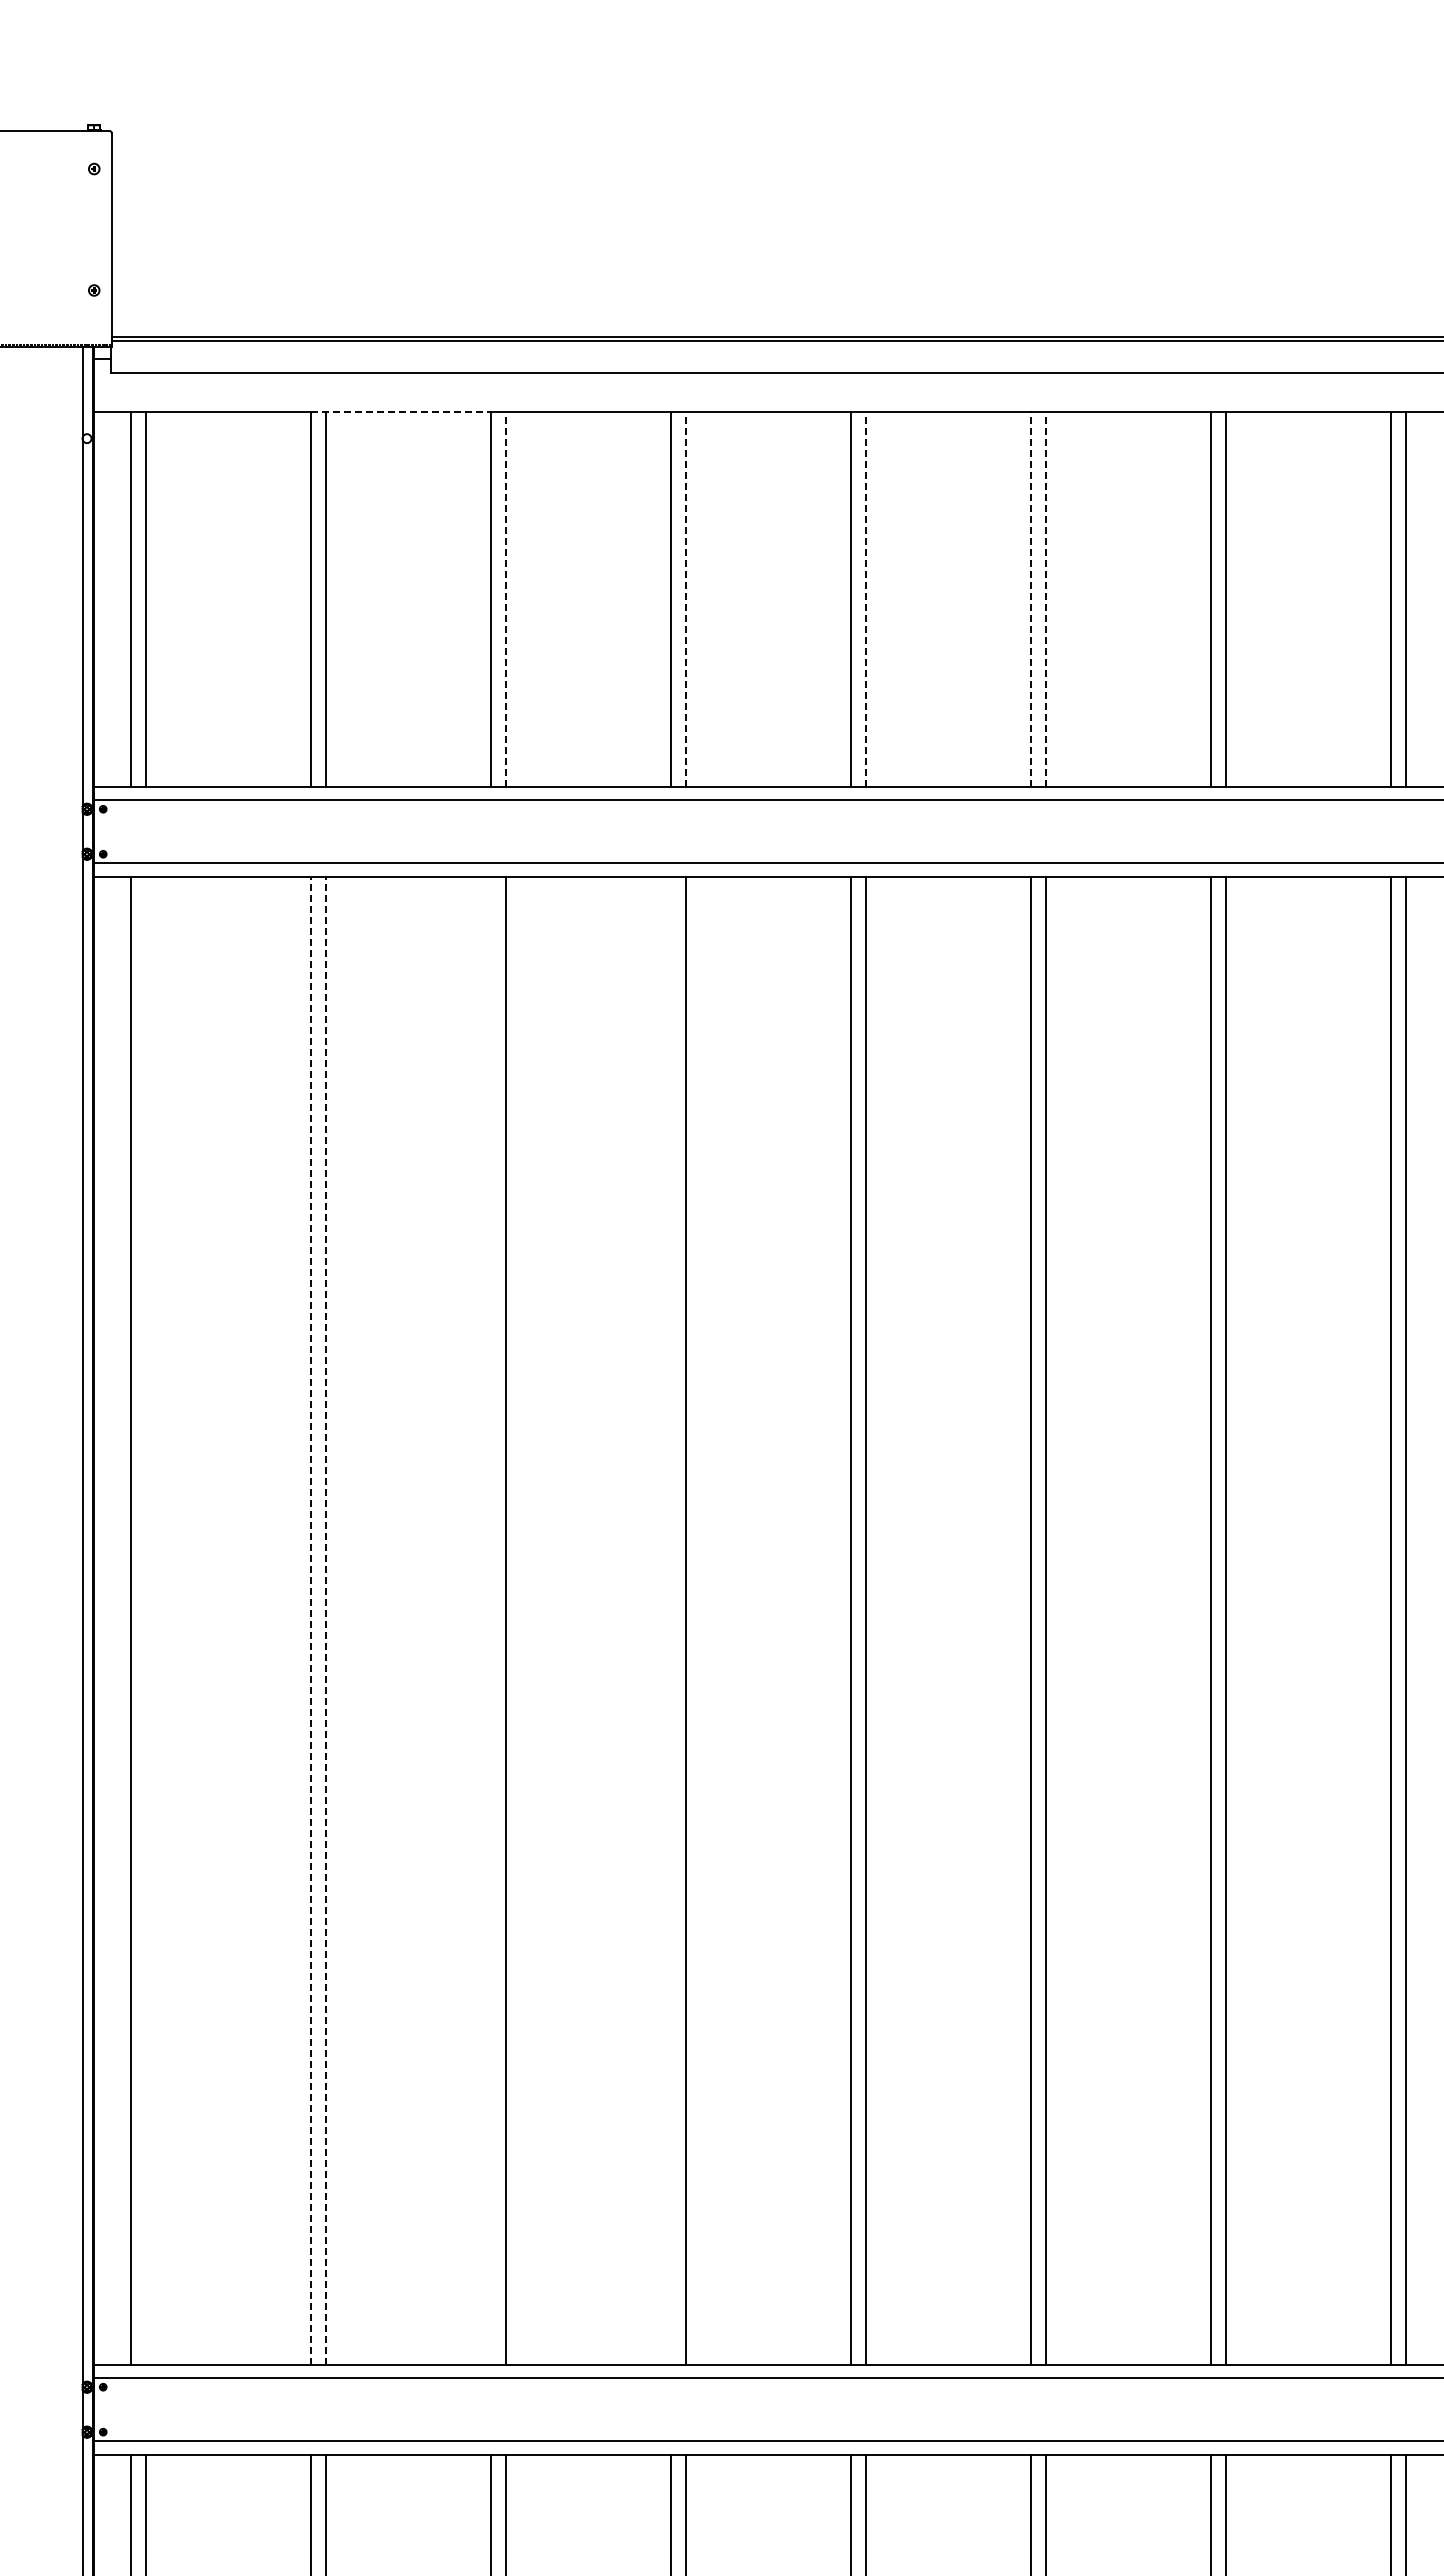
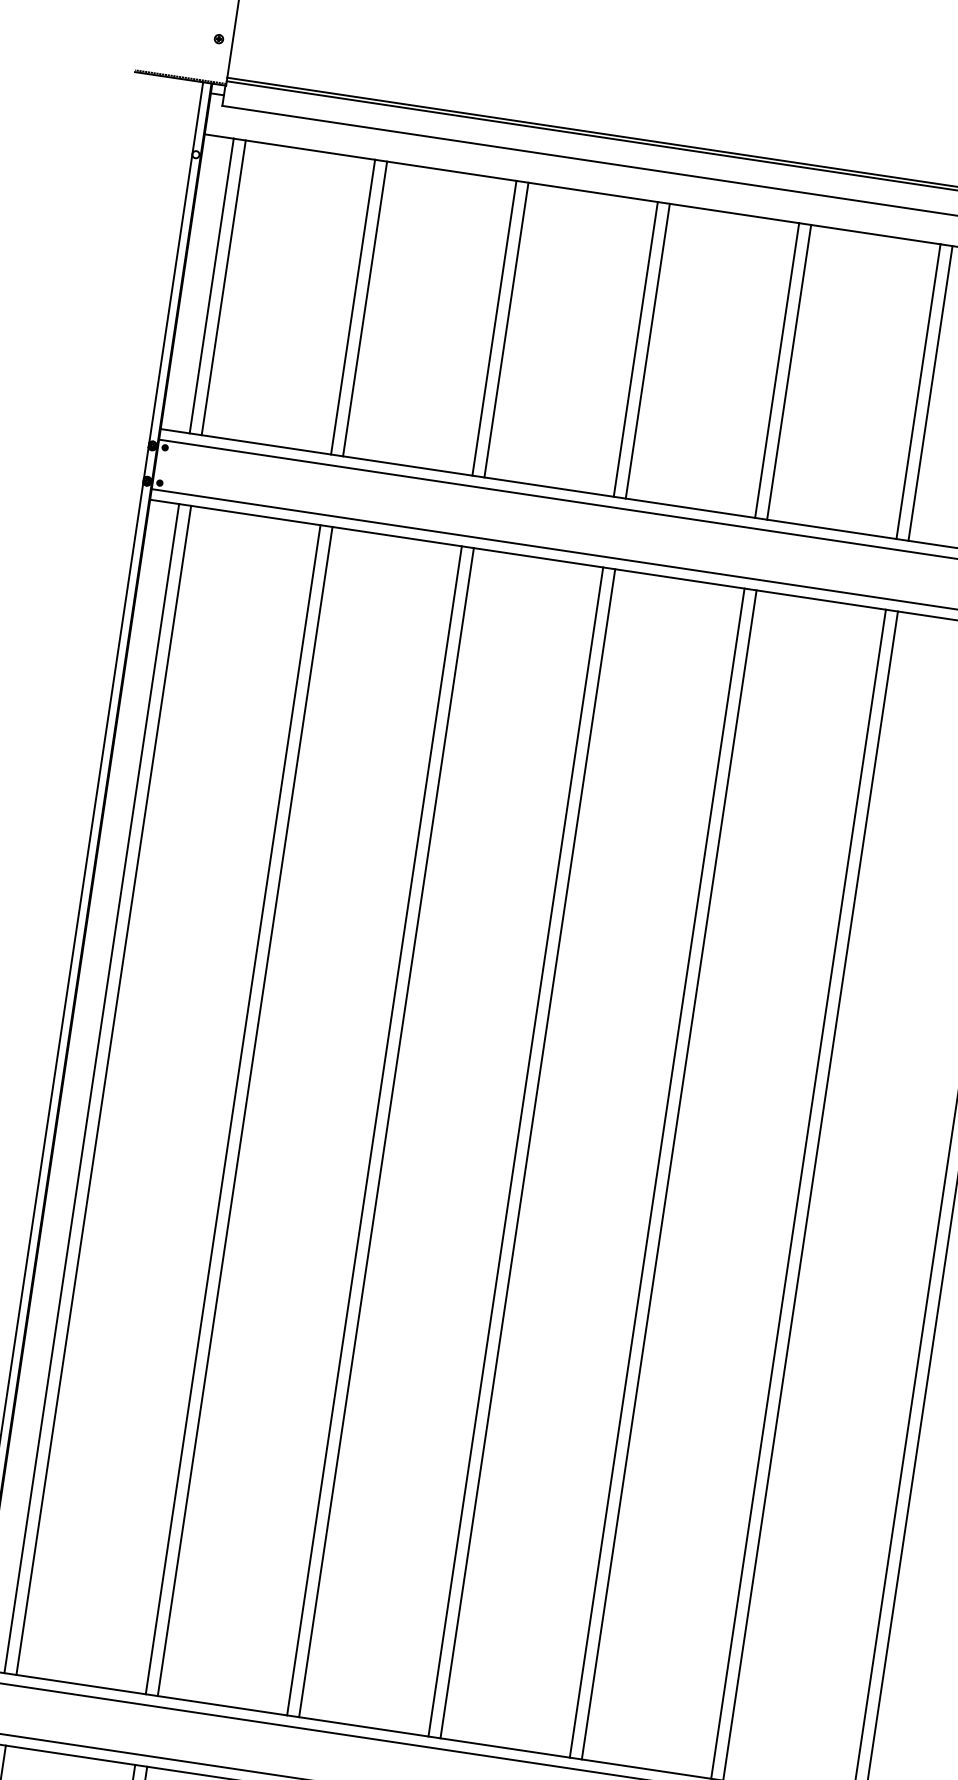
line: (400, 411) -> (445, 170), dashed -> solid
line: (506, 599) -> (506, 330), dashed -> solid
line: (686, 599) -> (648, 351), dashed -> solid
line: (866, 599) -> (789, 372), dashed -> solid
line: (1030, 599) -> (918, 391), dashed -> solid
line: (1045, 599) -> (930, 393), dashed -> solid
line: (146, 1620) -> (103, 1090), added
line: (311, 1620) -> (233, 1109), dashed -> solid
line: (326, 1620) -> (245, 1111), dashed -> solid
line: (490, 1620) -> (374, 1130), added
line: (670, 1620) -> (515, 1151), added

